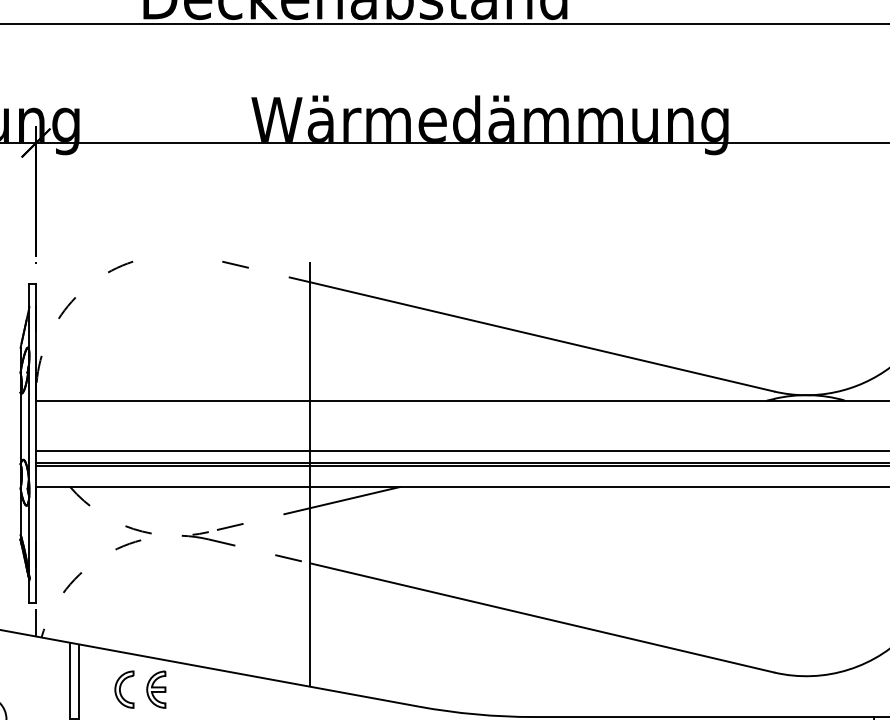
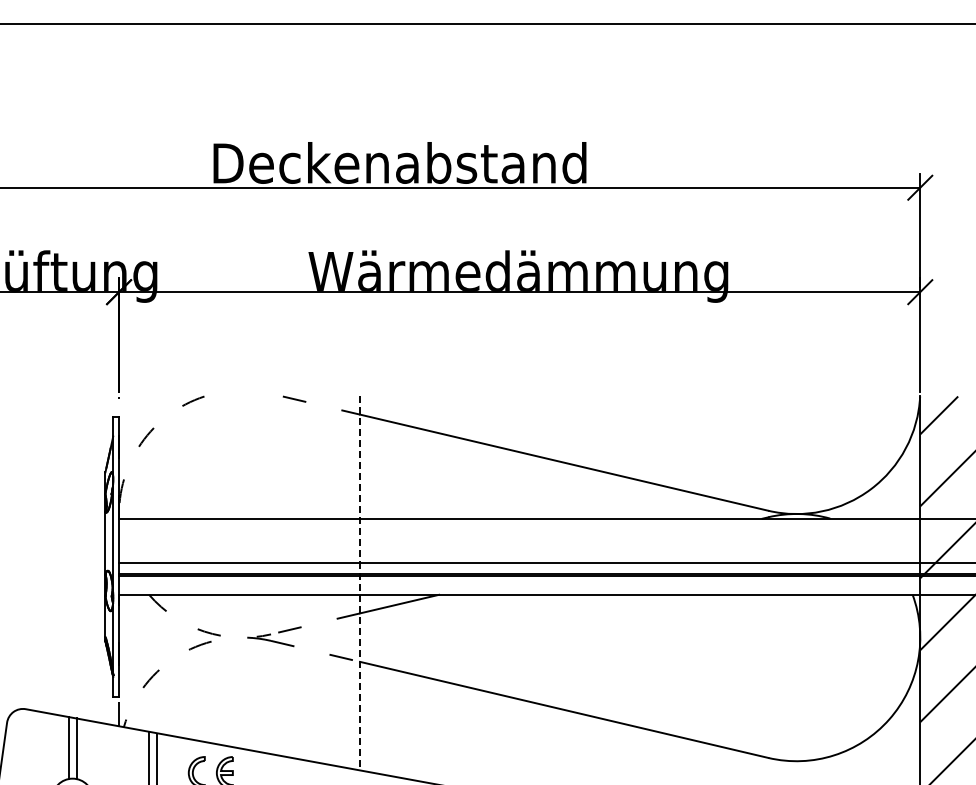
line: (310, 474) -> (360, 583), solid -> dashed

